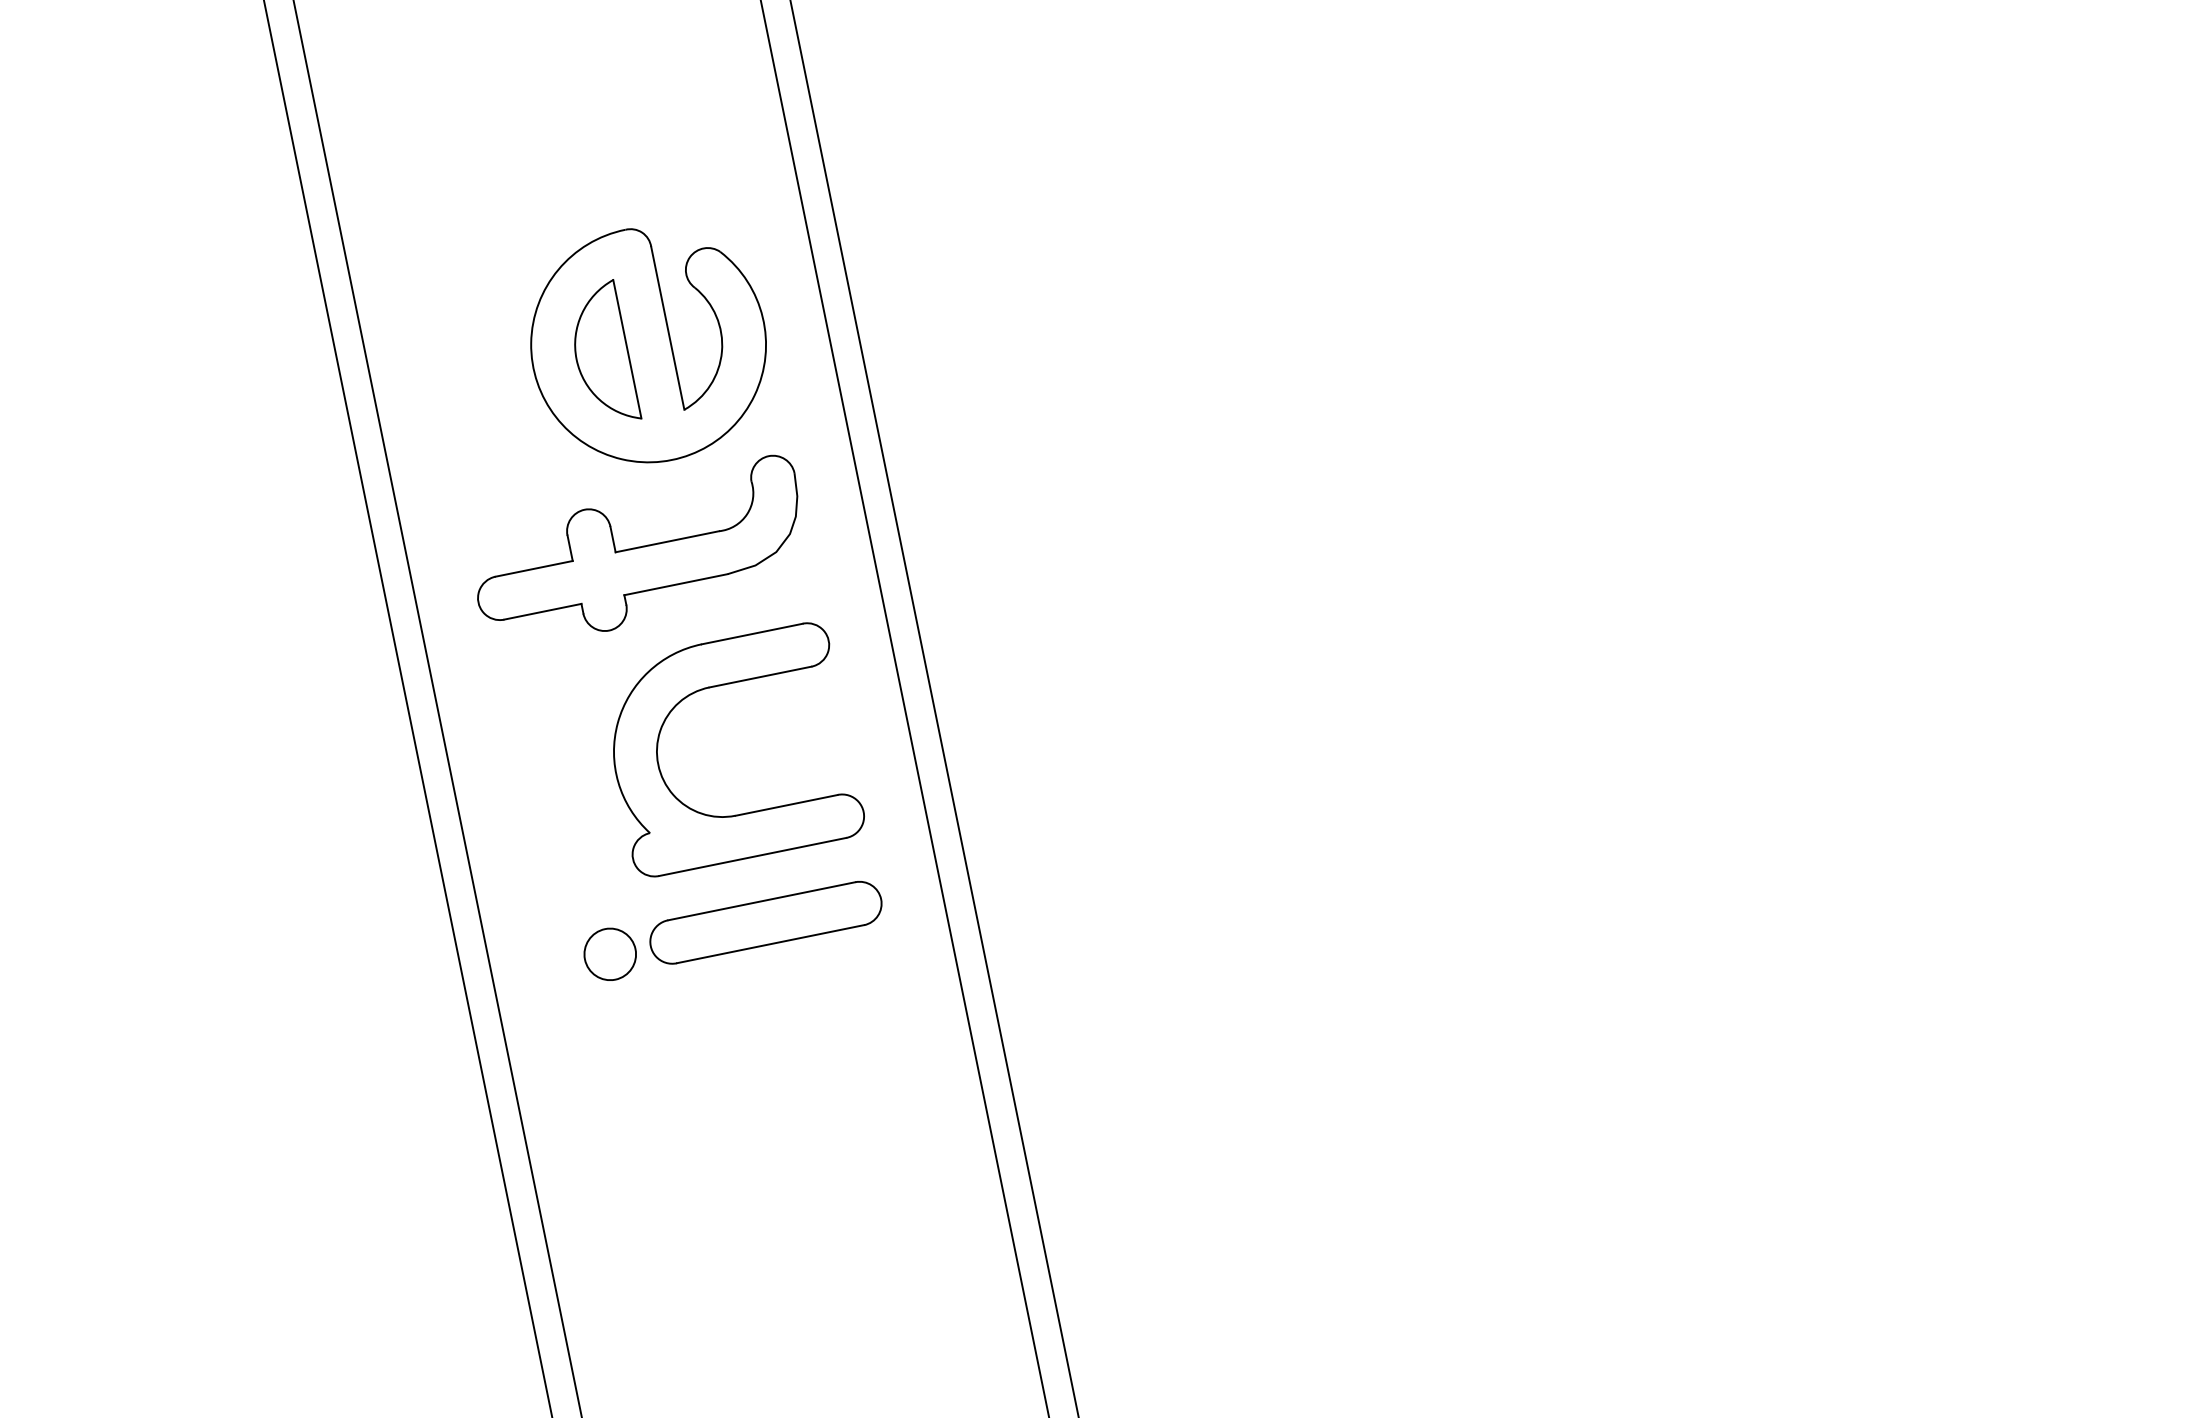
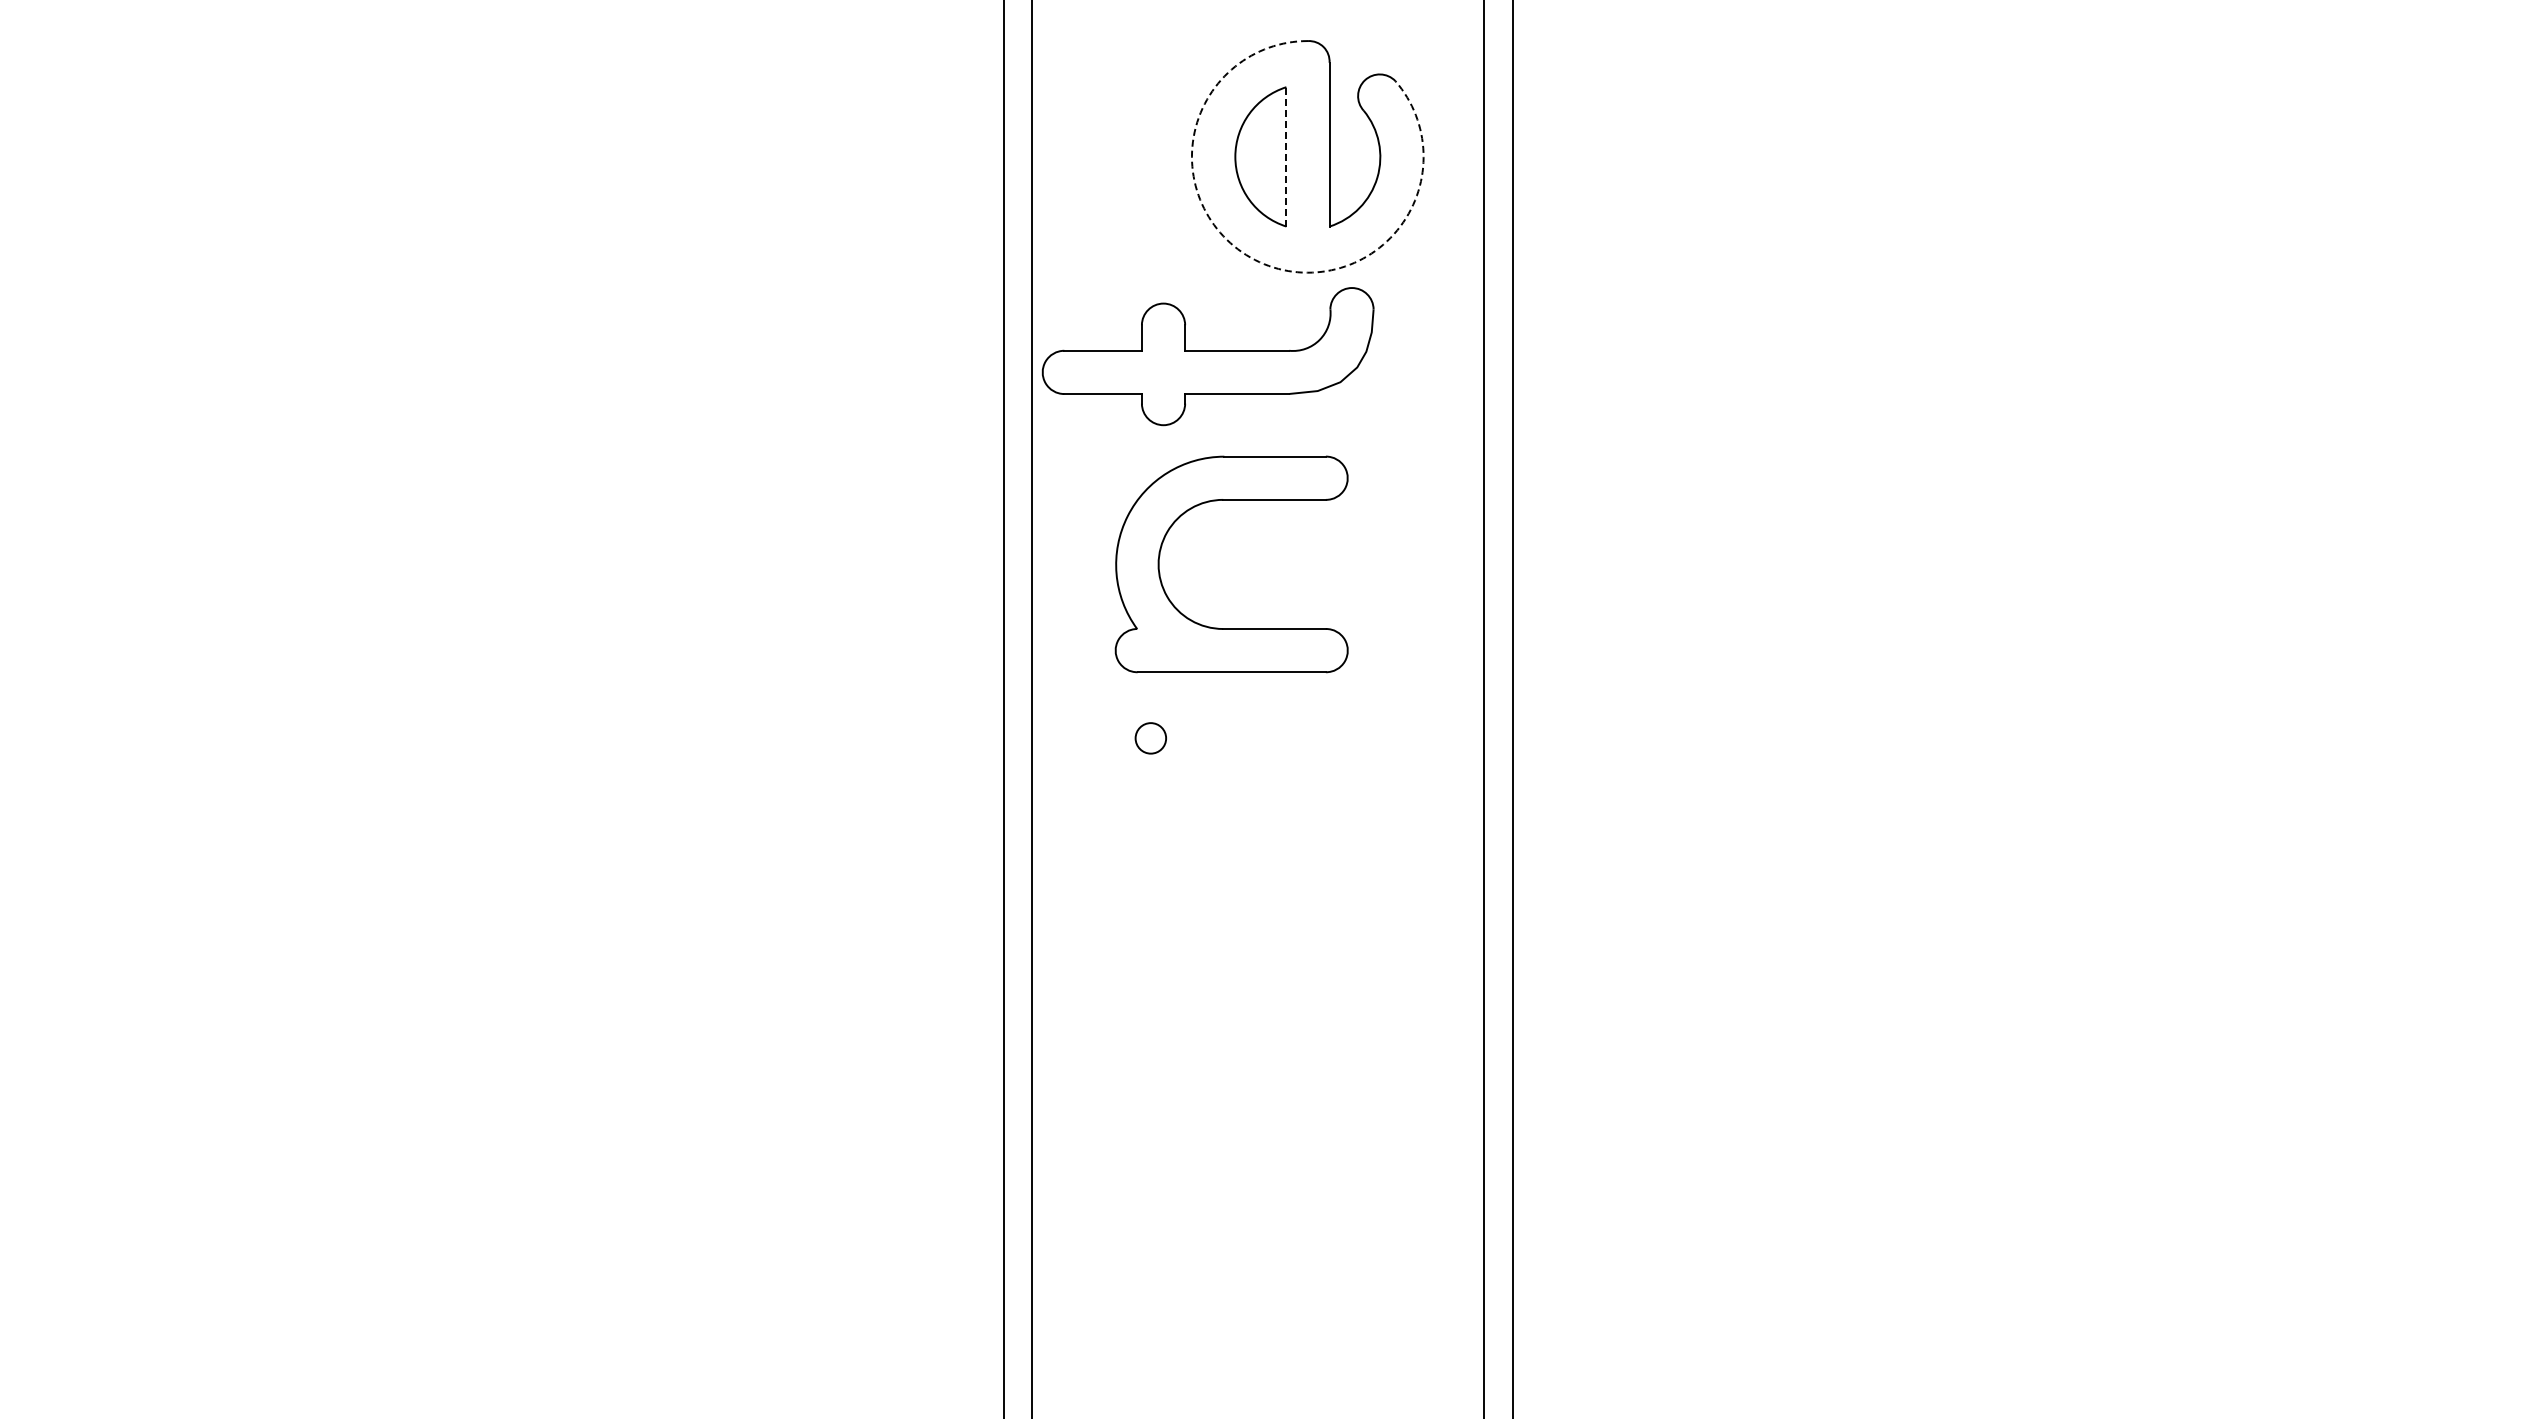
line: (627, 348) -> (1286, 156), solid -> dashed
arc: (621, 459) -> (1259, 262), solid -> dashed
part: (638, 553) -> (1207, 356), moved
part: (717, 686) -> (1231, 500), moved
part: (765, 921) -> (1307, 737), removed
circle: (609, 953) -> (1150, 737), size x0.6

